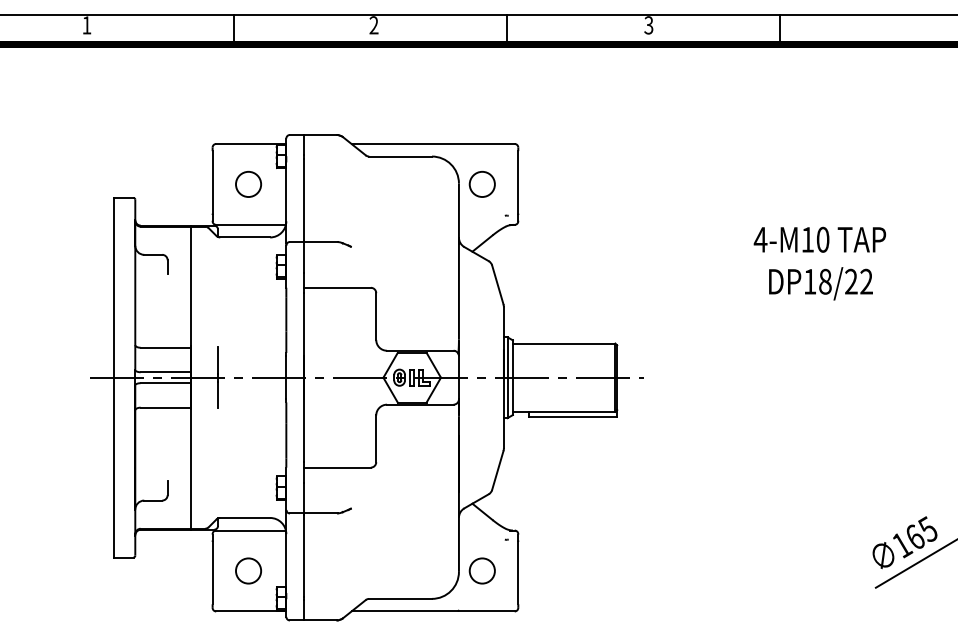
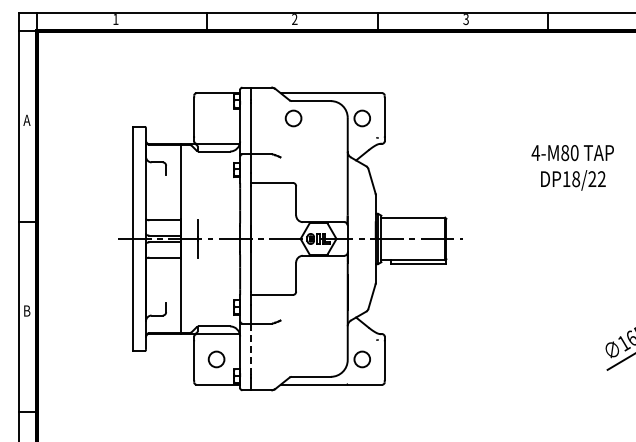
circle: (248, 184) -> (293, 118), moved
text: (808, 240) -> (565, 153), 4-M10 -> 4-M80
line: (304, 555) -> (251, 349), solid -> dashed

